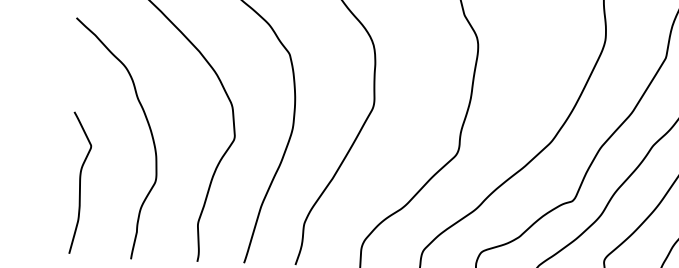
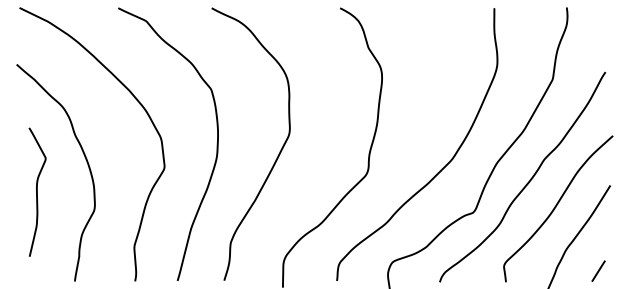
curve: (80, 182) -> (37, 191), moved

